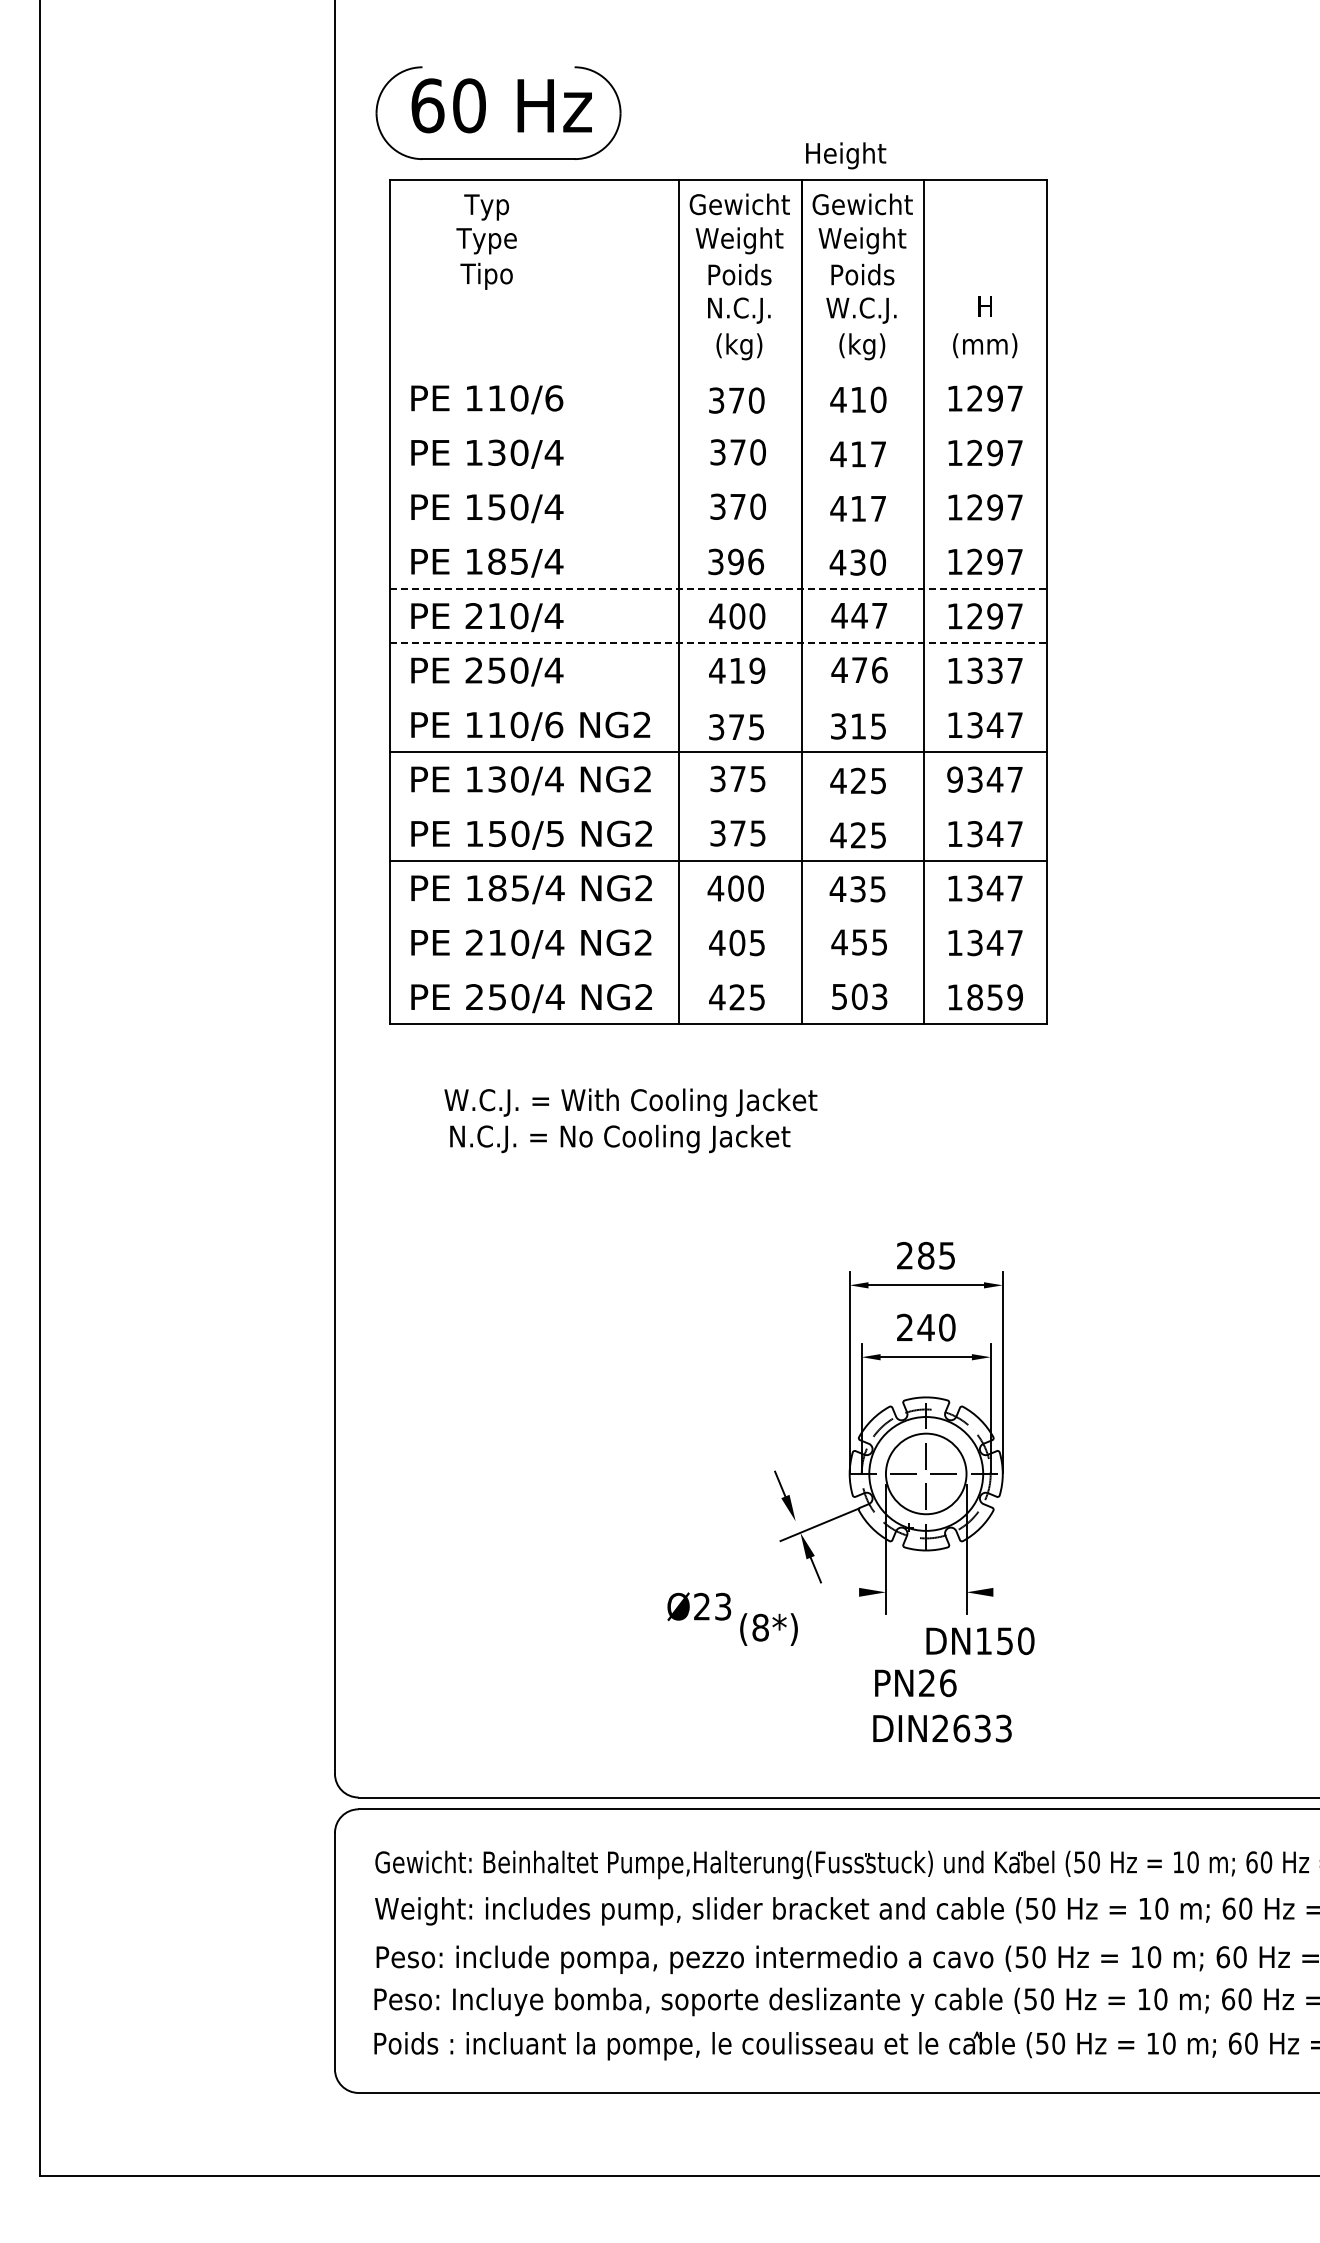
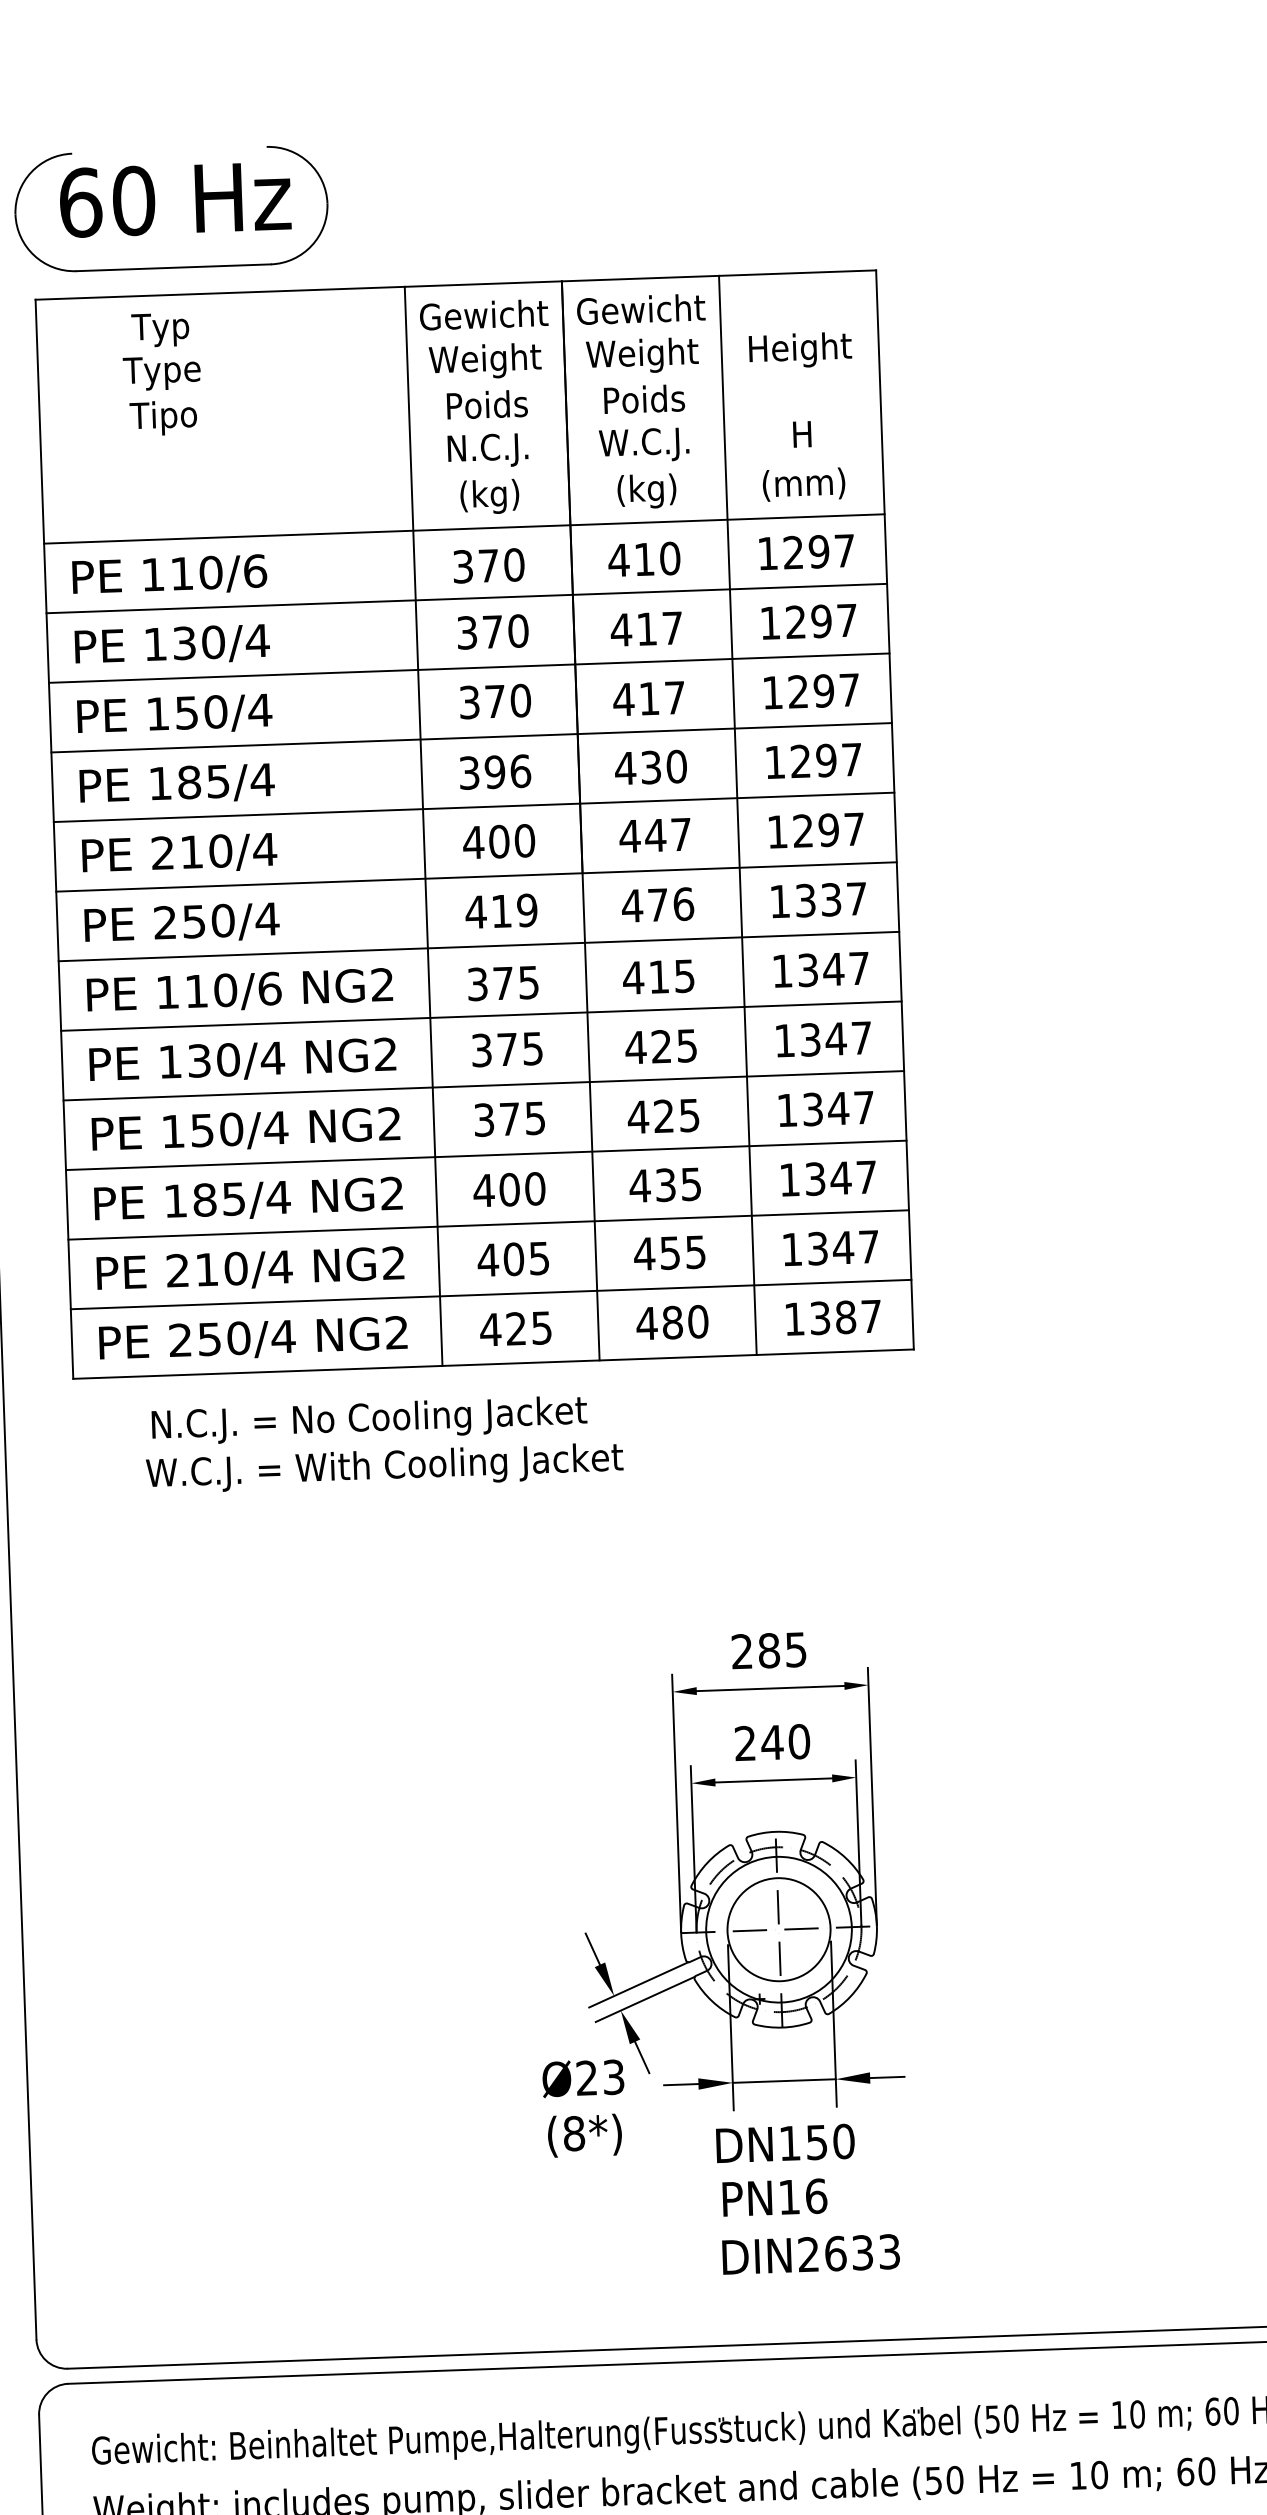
text: (846, 155) -> (801, 350), moved
line: (718, 371) -> (464, 529), added
line: (718, 425) -> (466, 598), added
line: (718, 479) -> (469, 667), added
line: (718, 534) -> (471, 737), added
line: (718, 588) -> (473, 806), dashed -> solid
line: (718, 643) -> (476, 877), dashed -> solid
line: (718, 697) -> (478, 946), added
text: (838, 726) -> (633, 977), 315 -> 415
text: (954, 779) -> (784, 1040), 9347 -> 1347
line: (718, 806) -> (483, 1085), added
text: (554, 834) -> (275, 1128), 150/5 -> 150/4
line: (718, 915) -> (488, 1224), added
line: (718, 969) -> (490, 1294), added
text: (859, 996) -> (672, 1322), 503 -> 480
text: (994, 997) -> (845, 1317), 1859 -> 1387
text: (620, 1138) -> (369, 1419), moved
line: (814, 1512) -> (637, 1983), added
line: (845, 1592) -> (681, 2084), added
line: (925, 1592) -> (783, 2081), added
line: (1006, 1592) -> (886, 2077), added
text: (699, 1606) -> (583, 2078), moved
text: (980, 1641) -> (785, 2143), moved
text: (926, 1682) -> (788, 2196), PN26 -> PN16

